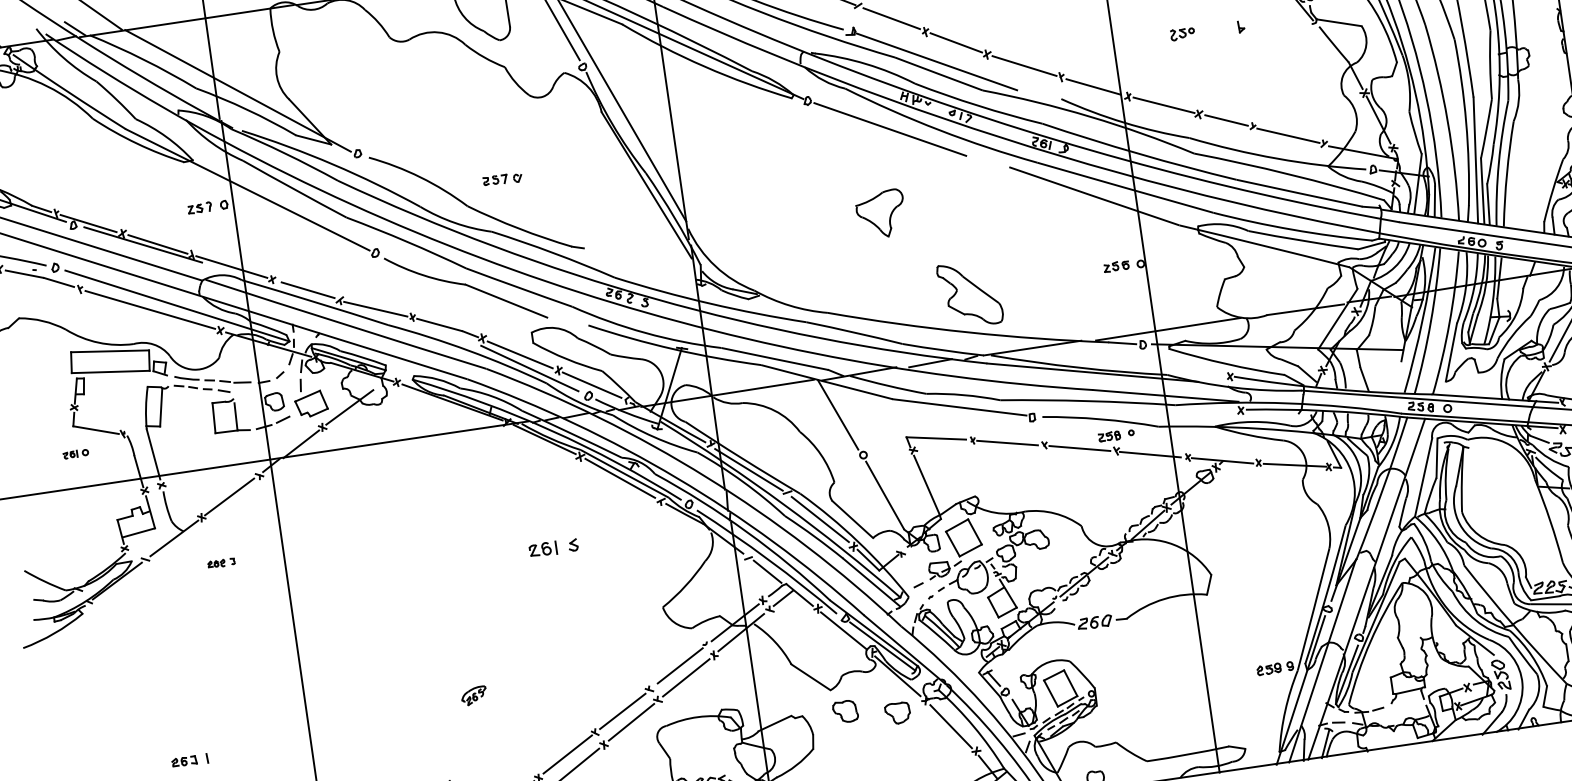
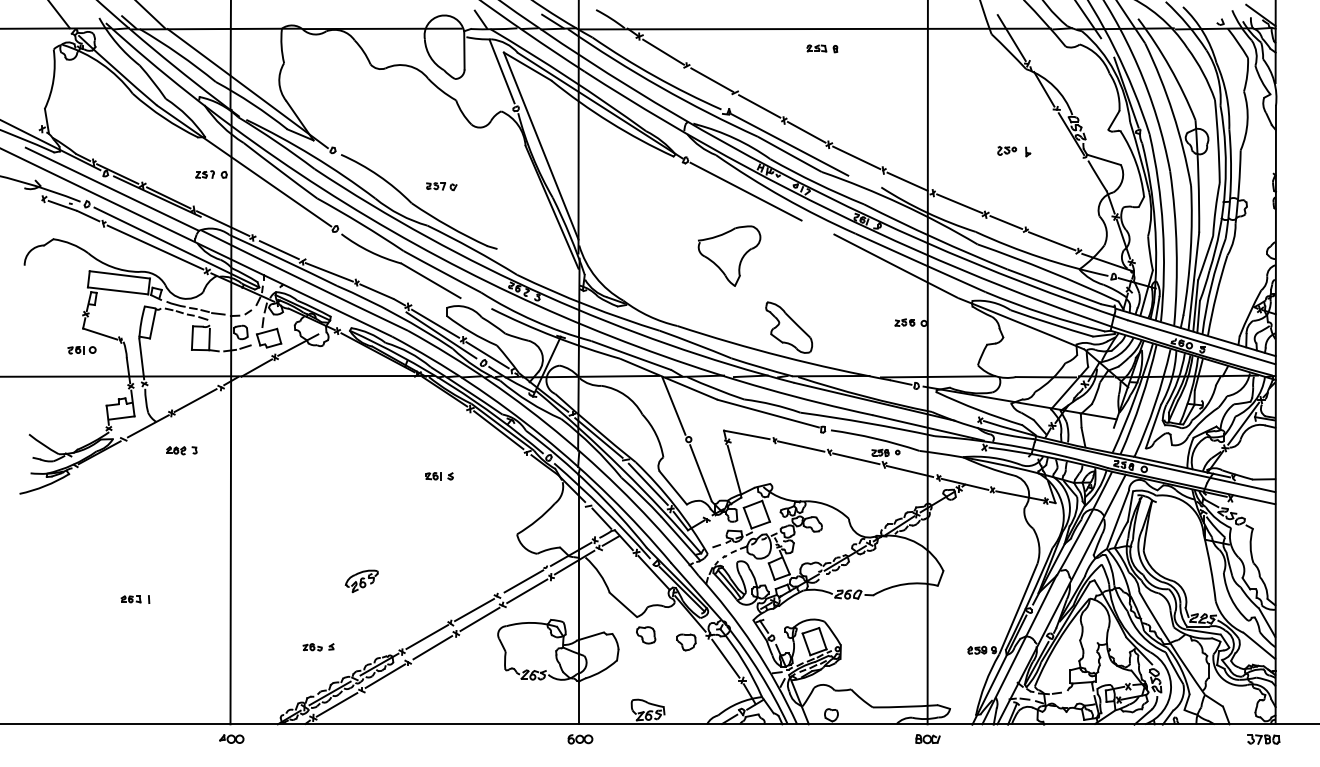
part: (1183, 33) -> (1007, 150), moved
part: (881, 213) -> (729, 255), size x1.67
part: (75, 454) -> (81, 350), size x1.43
part: (553, 548) -> (439, 476), size x0.71
part: (220, 563) -> (181, 450), size x1.43
part: (473, 696) -> (361, 581), size x1.67

